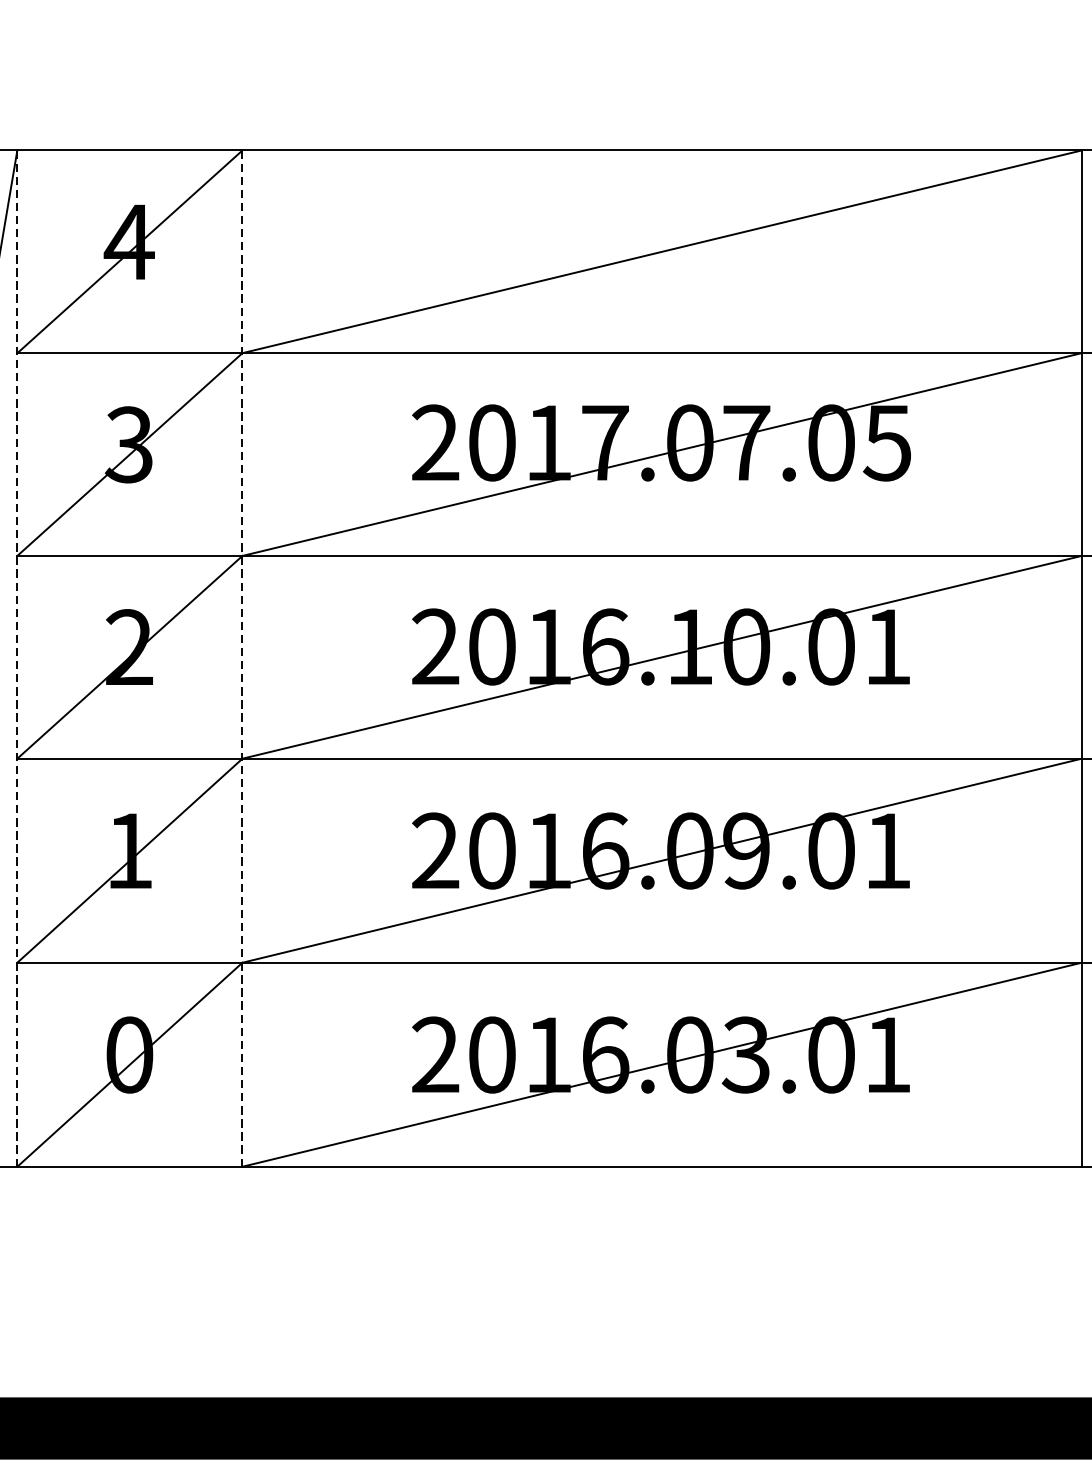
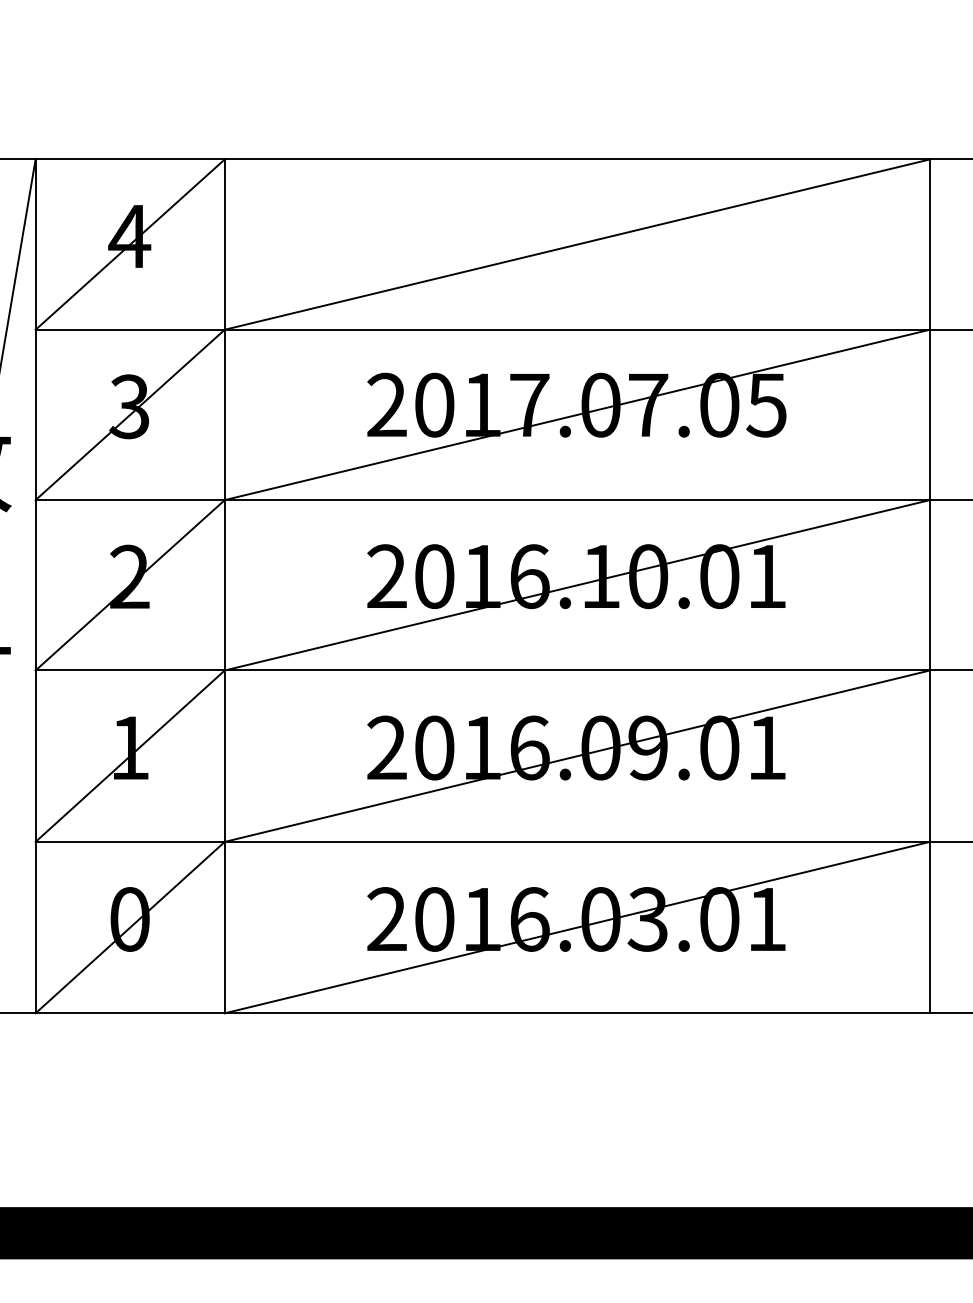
line: (17, 658) -> (35, 586), dashed -> solid
line: (242, 658) -> (224, 586), dashed -> solid

